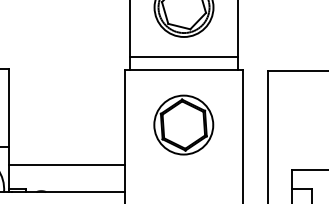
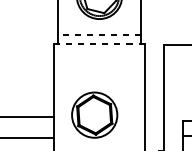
line: (183, 57) -> (99, 34), solid -> dashed
line: (183, 70) -> (99, 44), solid -> dashed
part: (183, 124) -> (94, 114), moved

